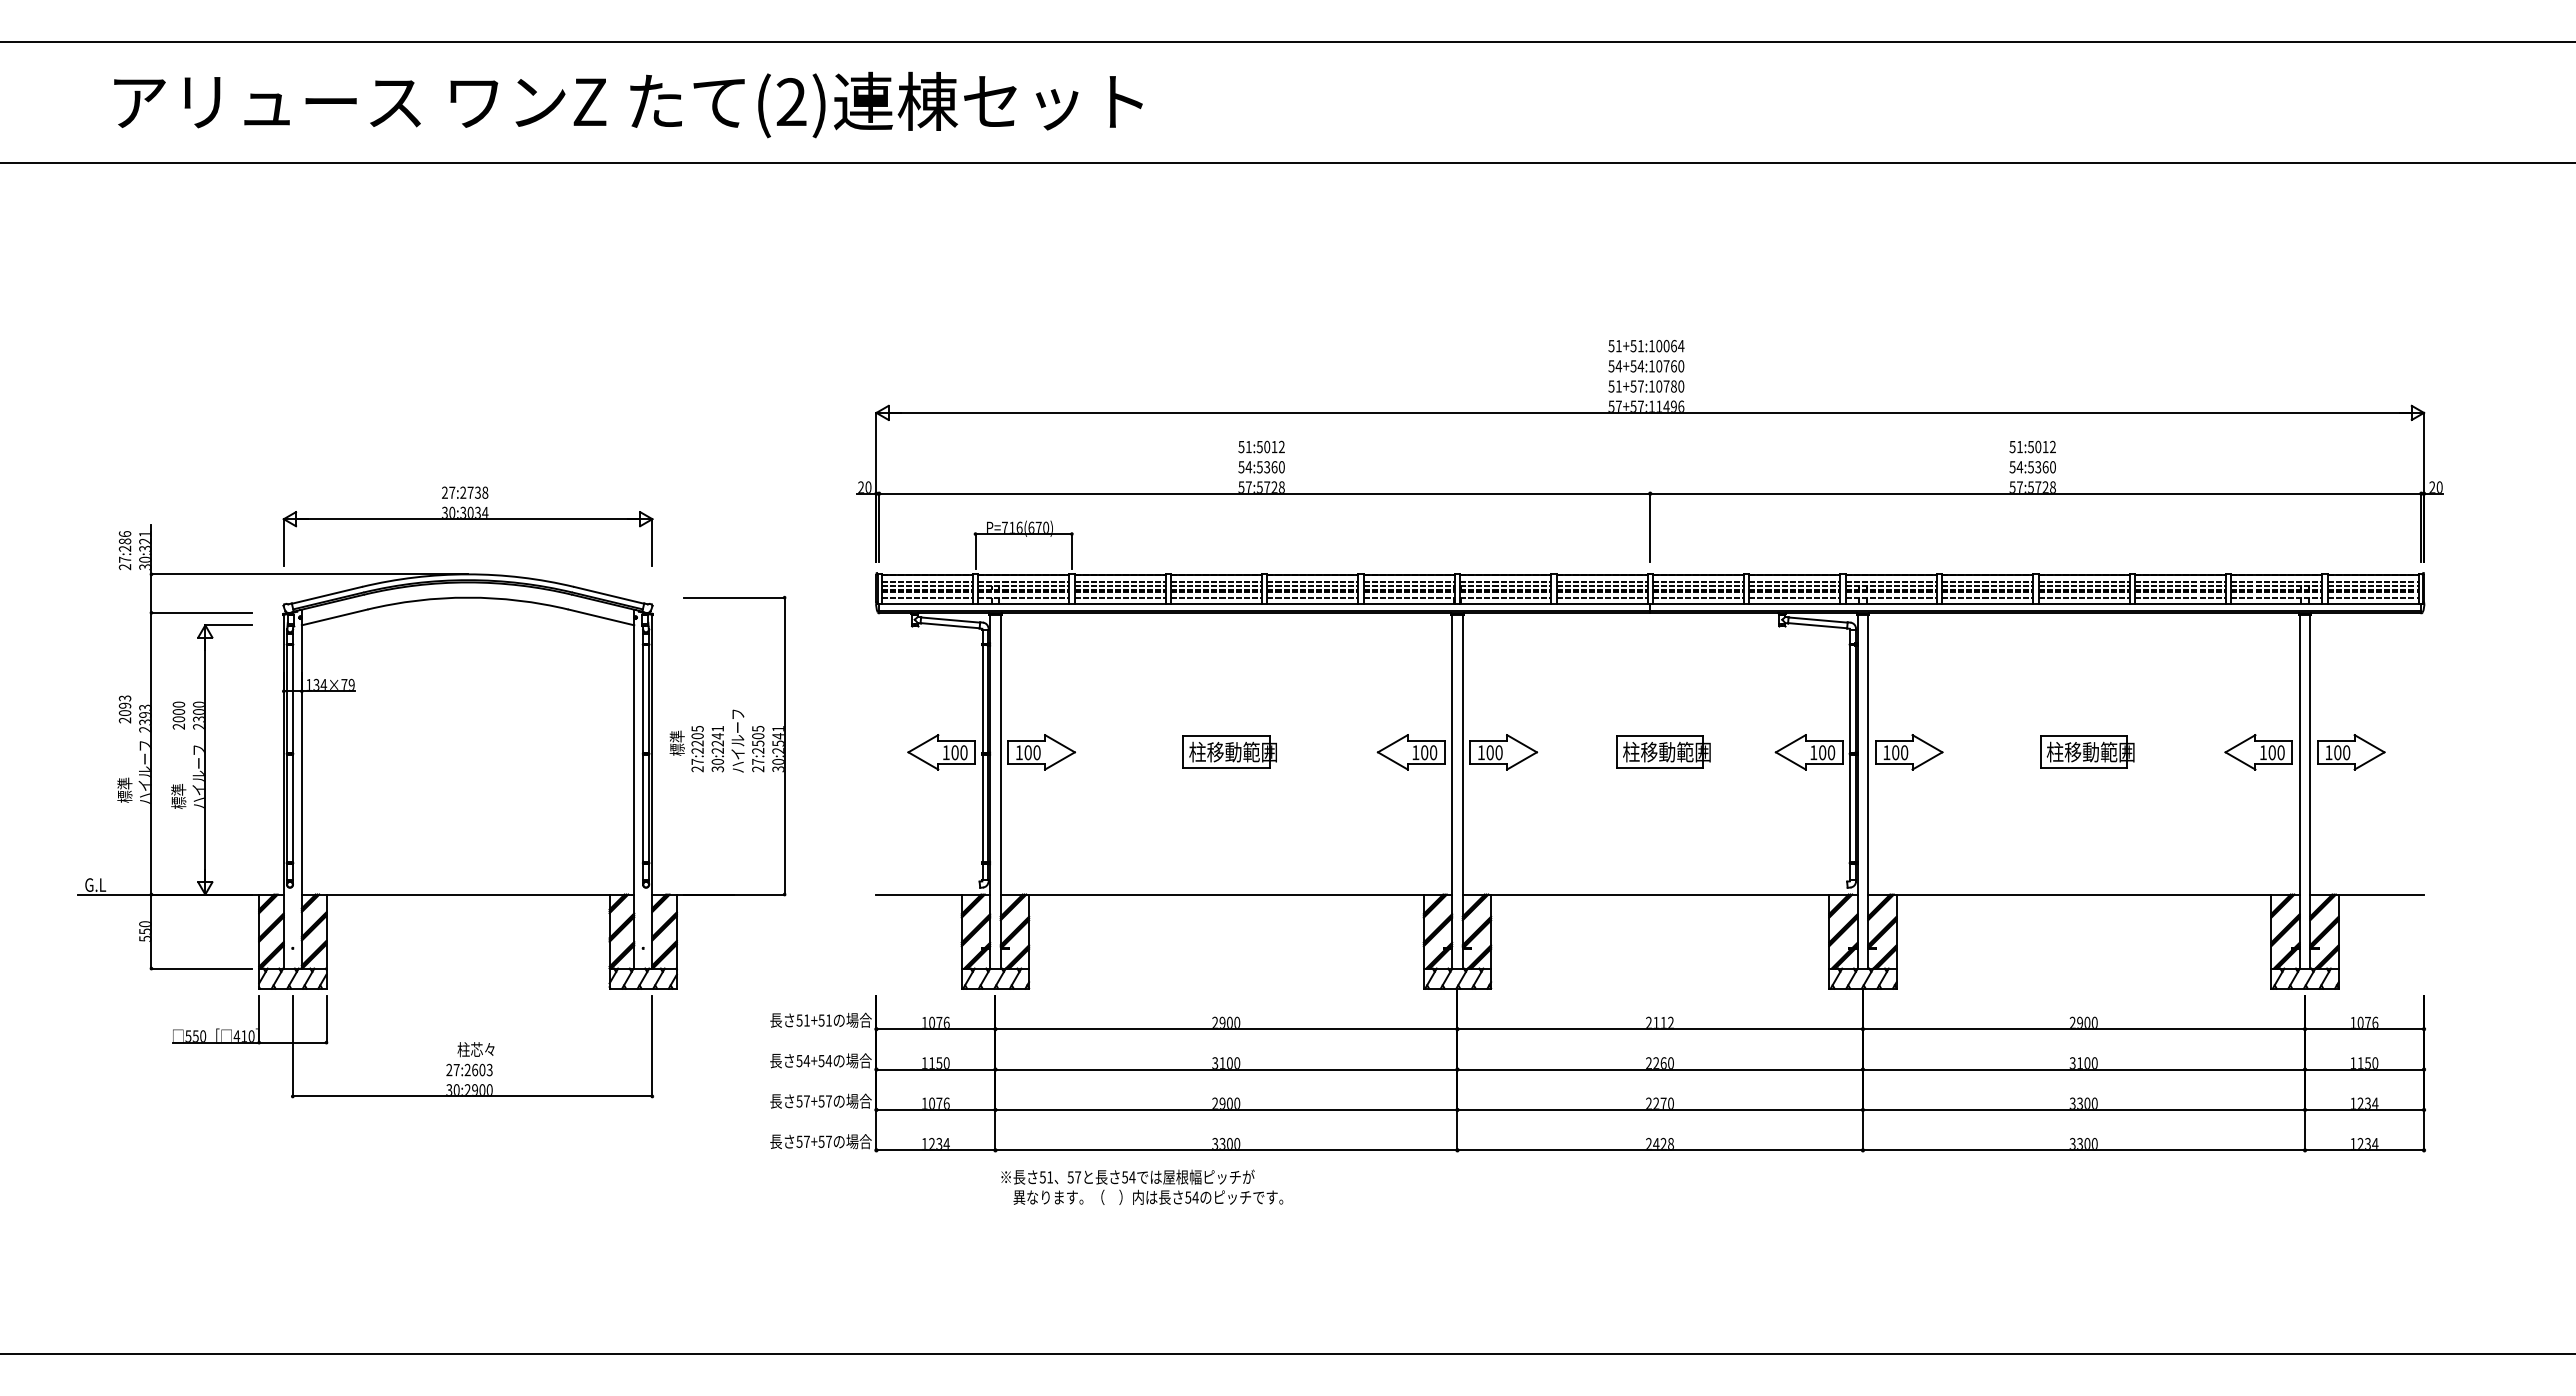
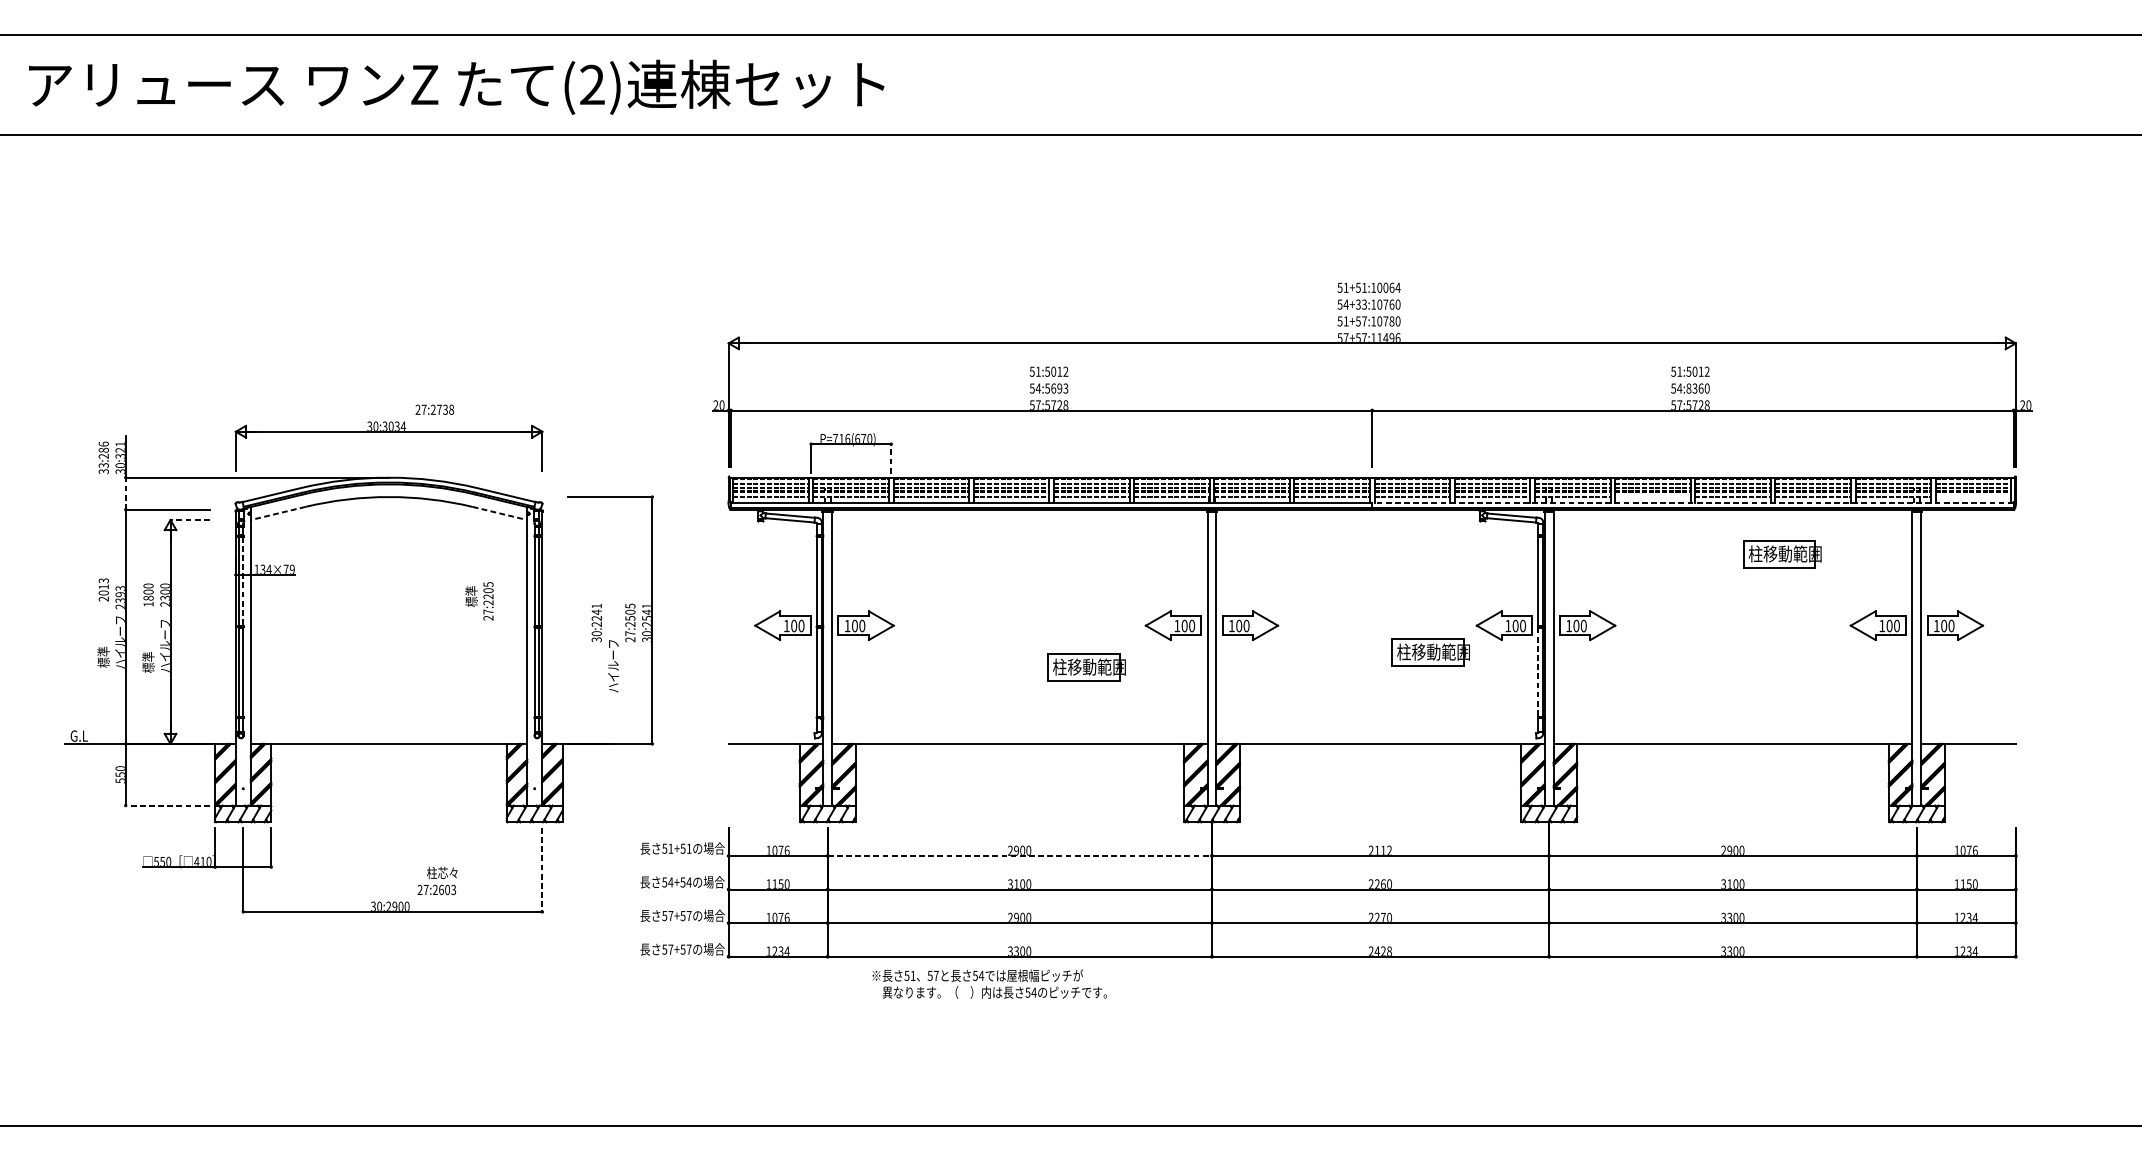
text: (628, 104) -> (456, 86), moved
text: (1637, 366) -> (1361, 304), 54+54:10760 -> 54+33:10760
text: (1274, 467) -> (1059, 388), 54:5360 -> 54:5693
text: (2030, 467) -> (1688, 388), 54:5360 -> 54:8360
text: (465, 492) -> (435, 409), moved
line: (1071, 551) -> (890, 458), solid -> dashed
text: (124, 563) -> (103, 468), 27:286 -> 33:286
line: (151, 593) -> (125, 493), solid -> dashed
line: (1987, 597) -> (1652, 496), removed
line: (2372, 597) -> (1972, 496), removed
line: (2035, 604) -> (1692, 502), solid -> dashed
line: (334, 617) -> (277, 513), solid -> dashed
line: (601, 617) -> (500, 513), solid -> dashed
line: (228, 625) -> (189, 520), solid -> dashed
line: (292, 699) -> (243, 581), solid -> dashed
text: (124, 705) -> (103, 586), 2093 -> 2013
text: (178, 722) -> (148, 600), 2000 -> 1800
text: (737, 740) -> (613, 665), moved
text: (686, 749) -> (479, 601), moved
part: (1229, 751) -> (1086, 666), moved
part: (1663, 751) -> (1430, 651), moved
part: (2087, 751) -> (1782, 553), moved
line: (1850, 808) -> (1538, 672), solid -> dashed
line: (201, 968) -> (167, 805), solid -> dashed
line: (1226, 1029) -> (1019, 856), solid -> dashed
line: (652, 1046) -> (542, 870), solid -> dashed
text: (470, 1059) -> (437, 881), moved
text: (1142, 1186) -> (989, 983), moved

